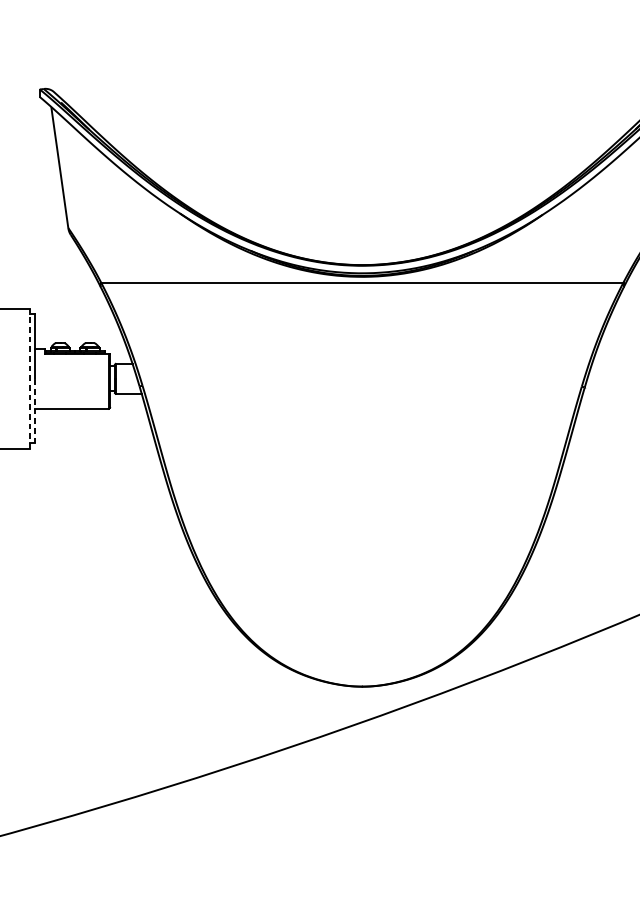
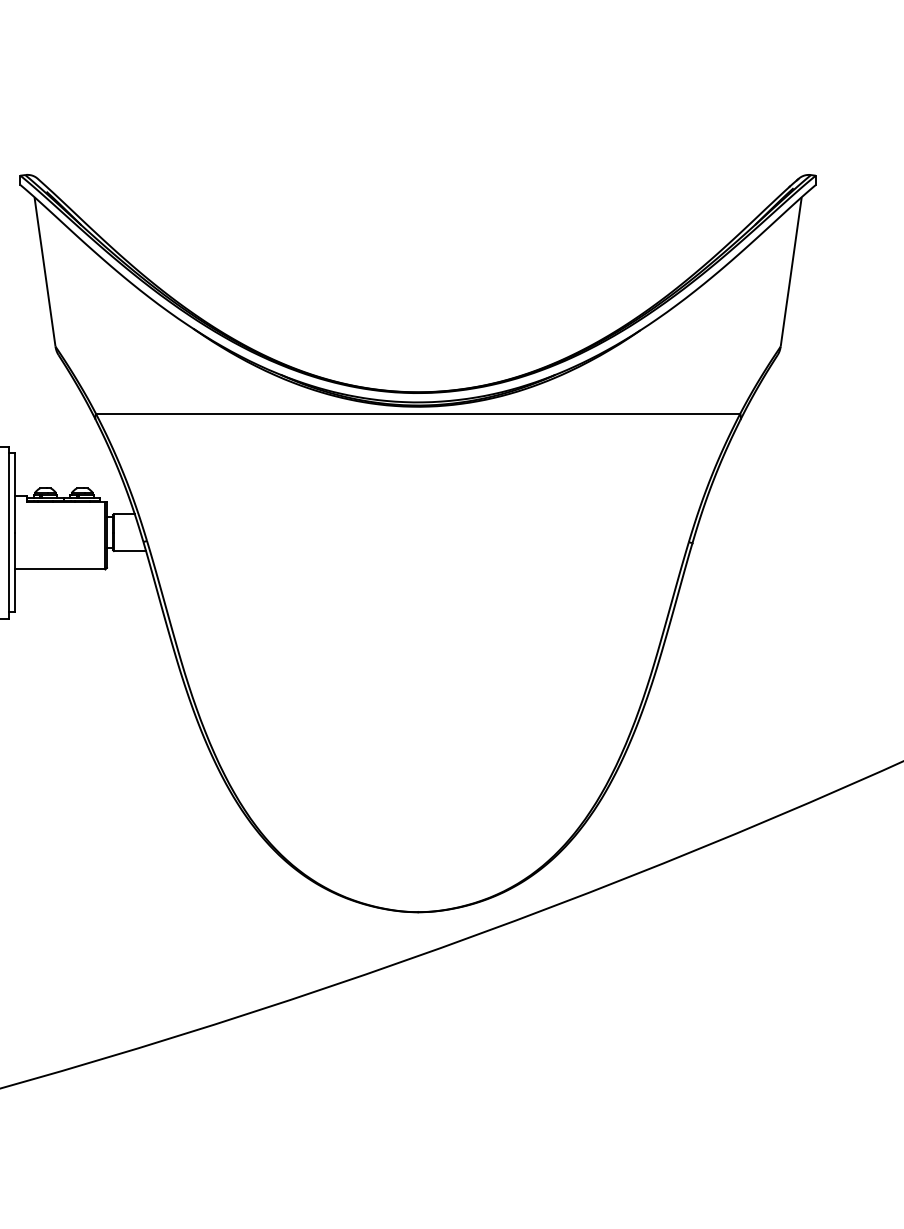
line: (30, 378) -> (8, 532), dashed -> solid
line: (35, 411) -> (14, 572), dashed -> solid

